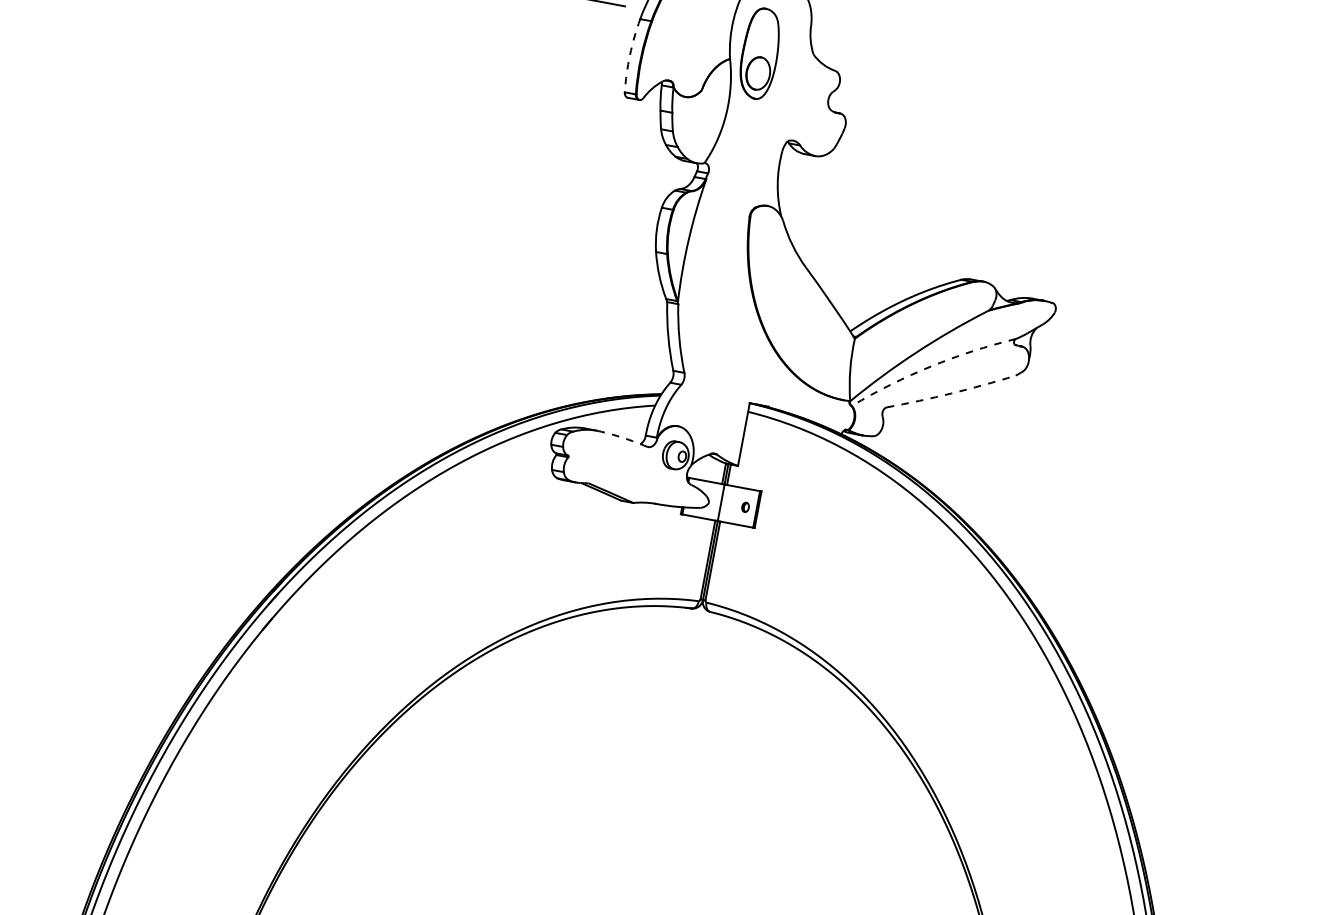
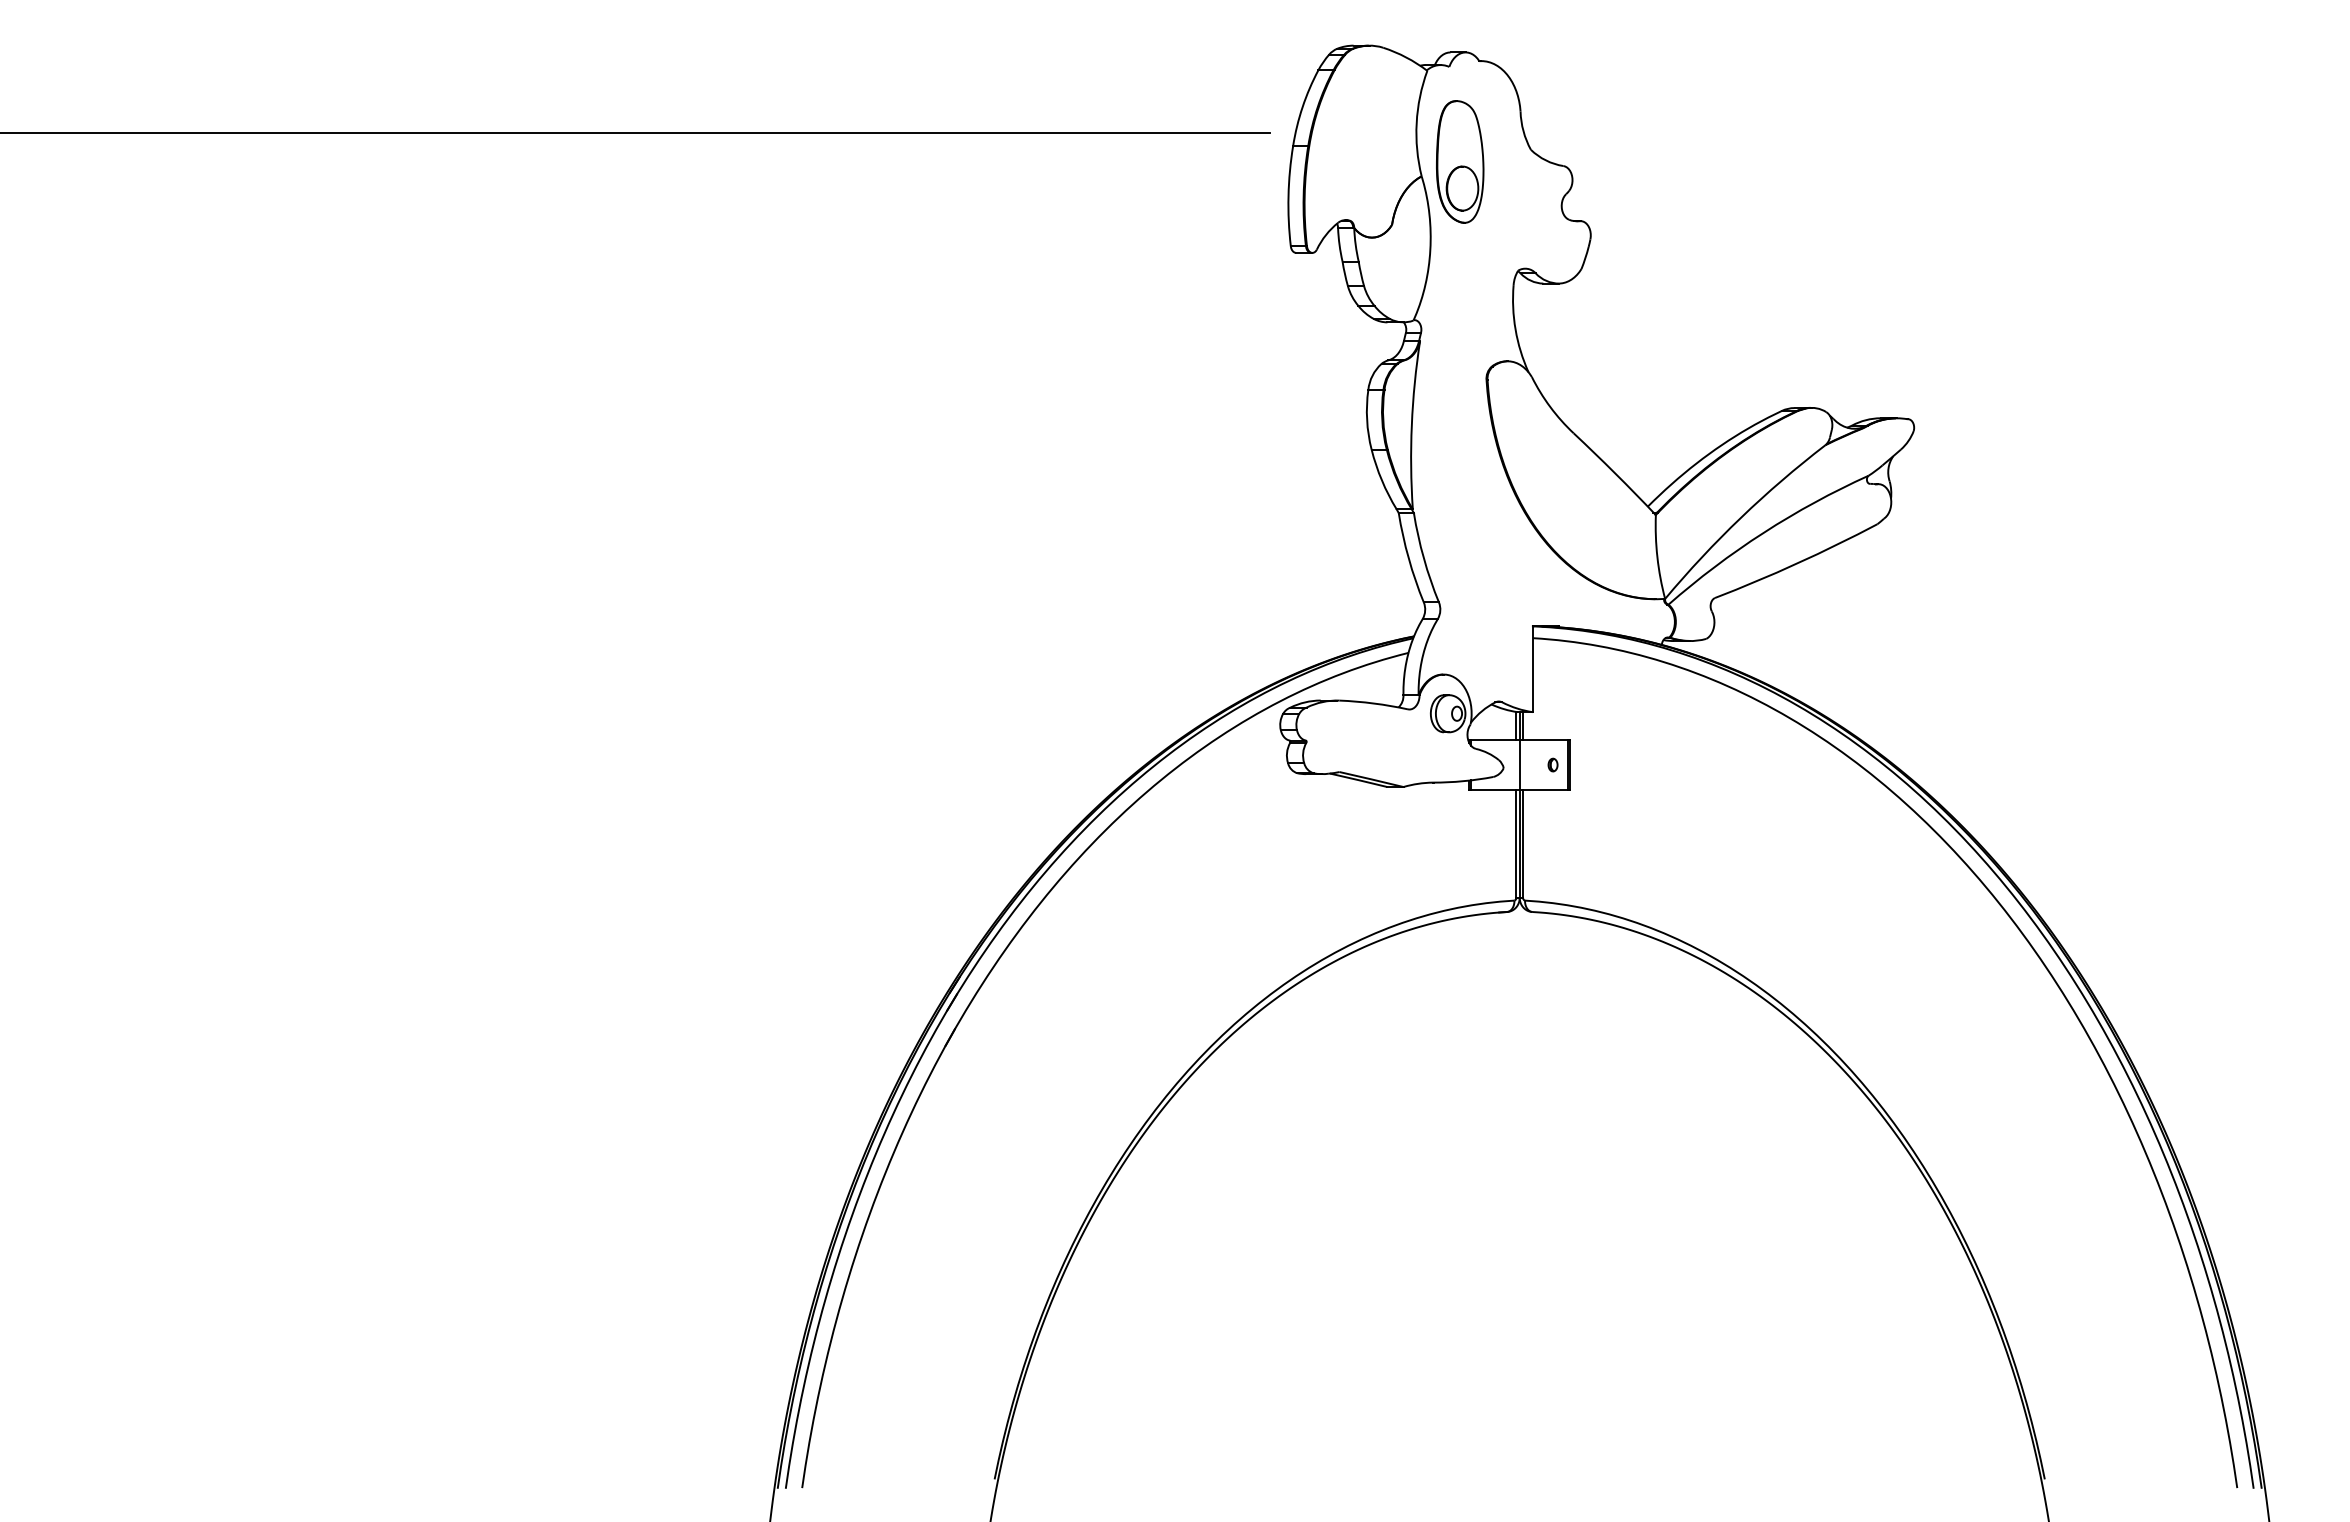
arc: (629, 55) -> (1288, 196), dashed -> solid
arc: (931, 366) -> (1763, 532), dashed -> solid
arc: (951, 393) -> (1797, 563), dashed -> solid
arc: (622, 437) -> (1373, 703), dashed -> solid

